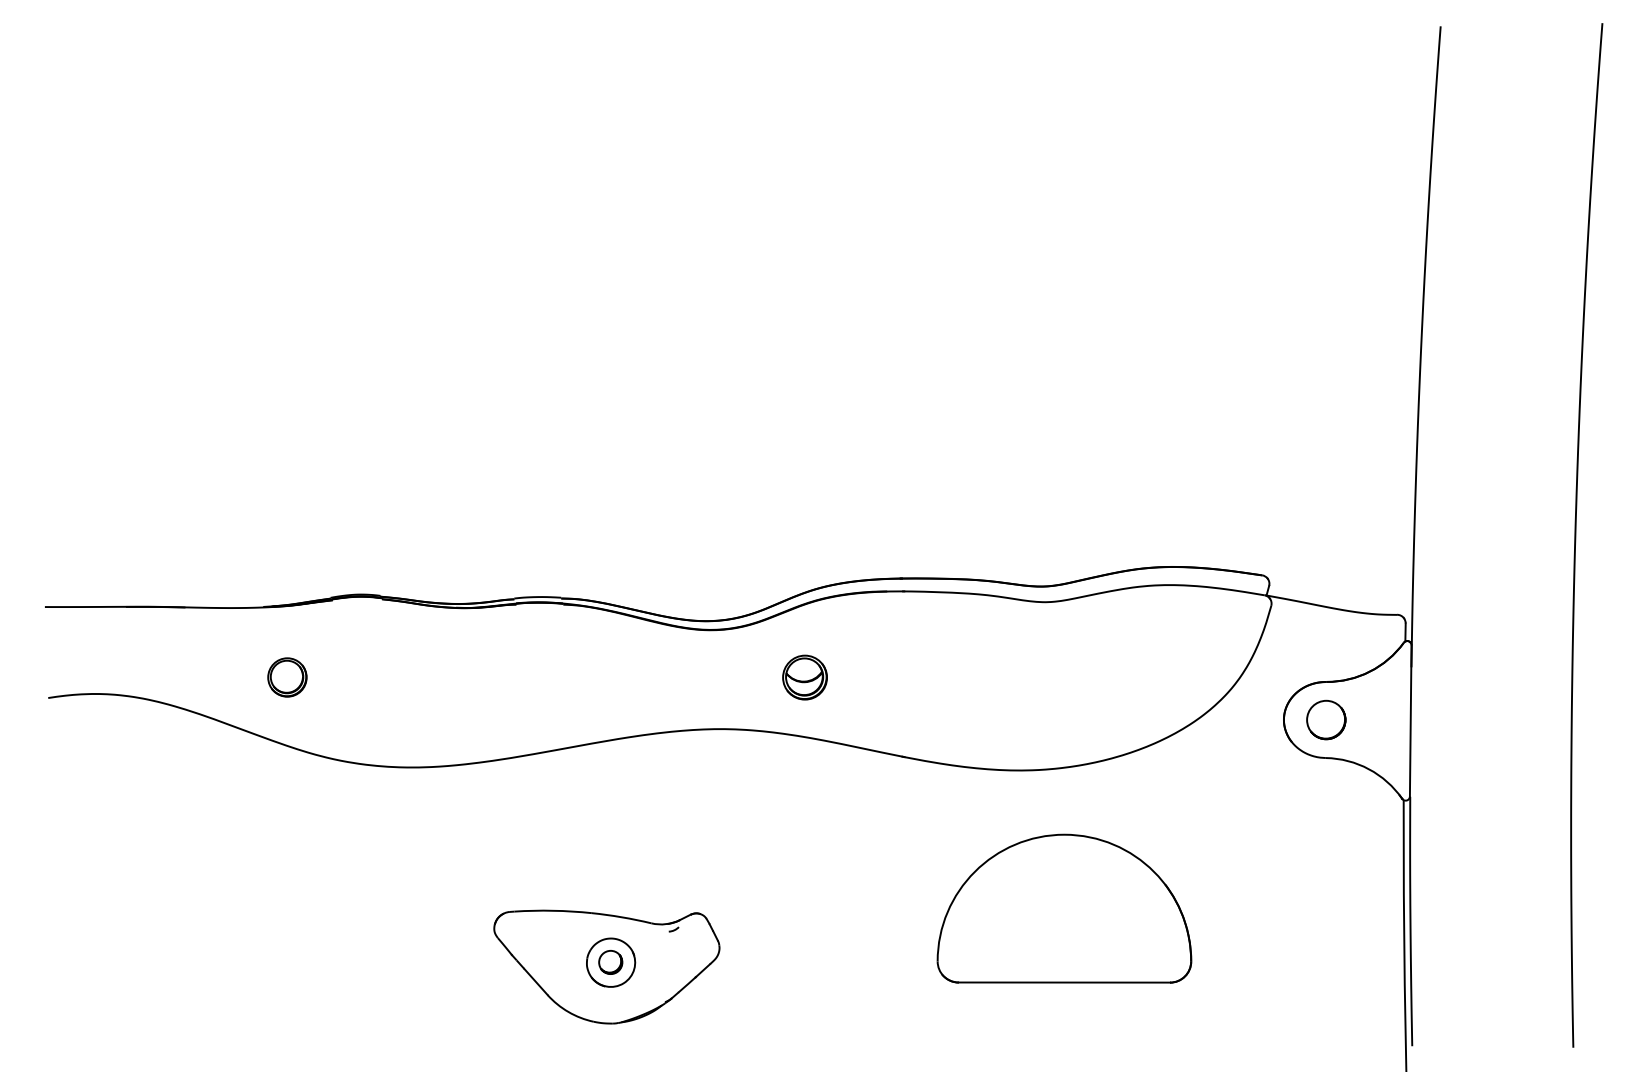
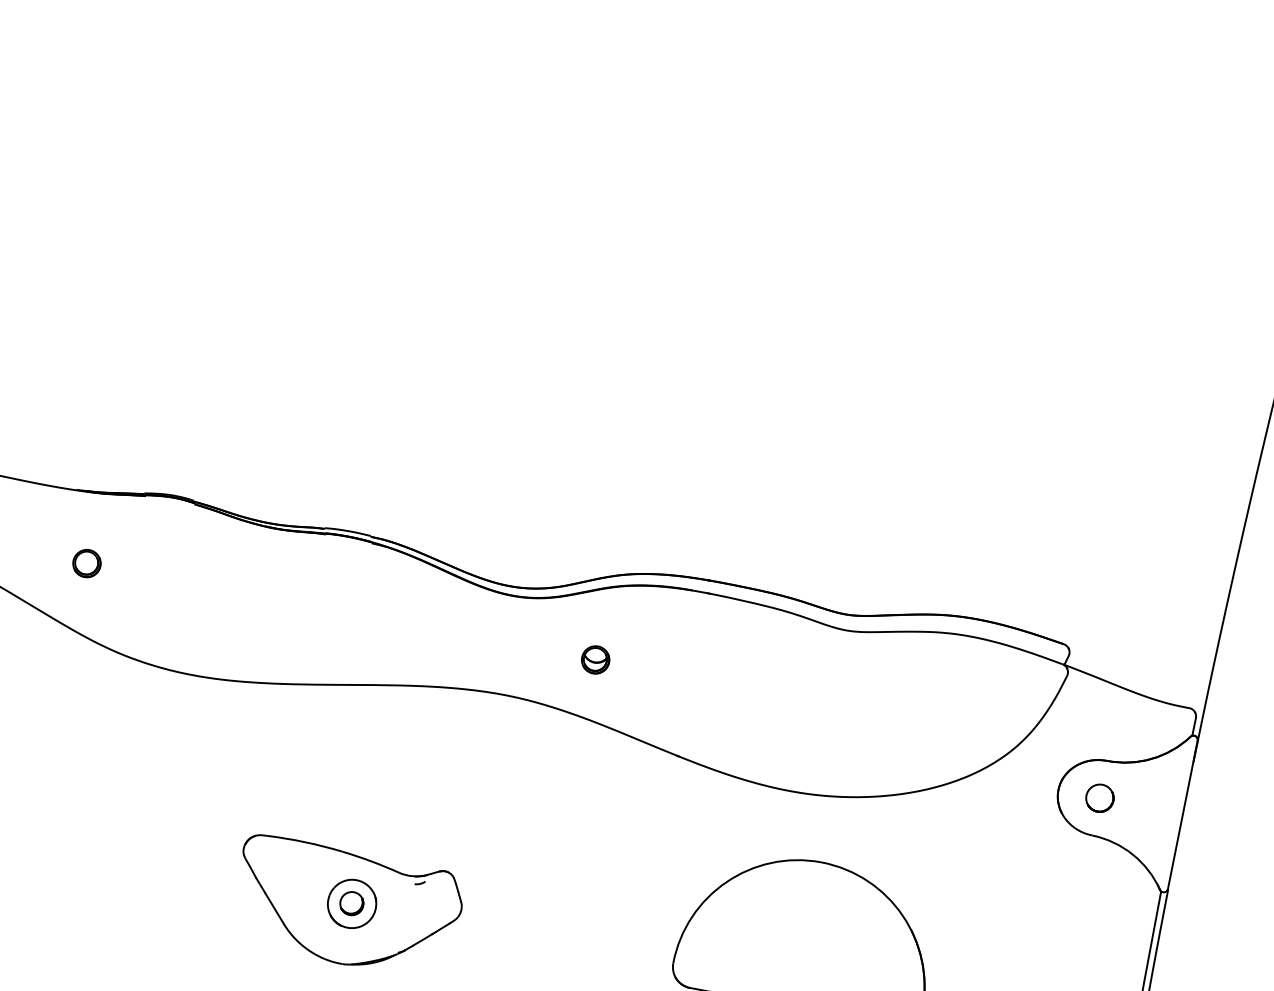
part: (286, 677) -> (86, 563), size x0.71
part: (804, 677) -> (595, 659), size x0.62
circle: (1325, 719) -> (1099, 797), size x0.71

